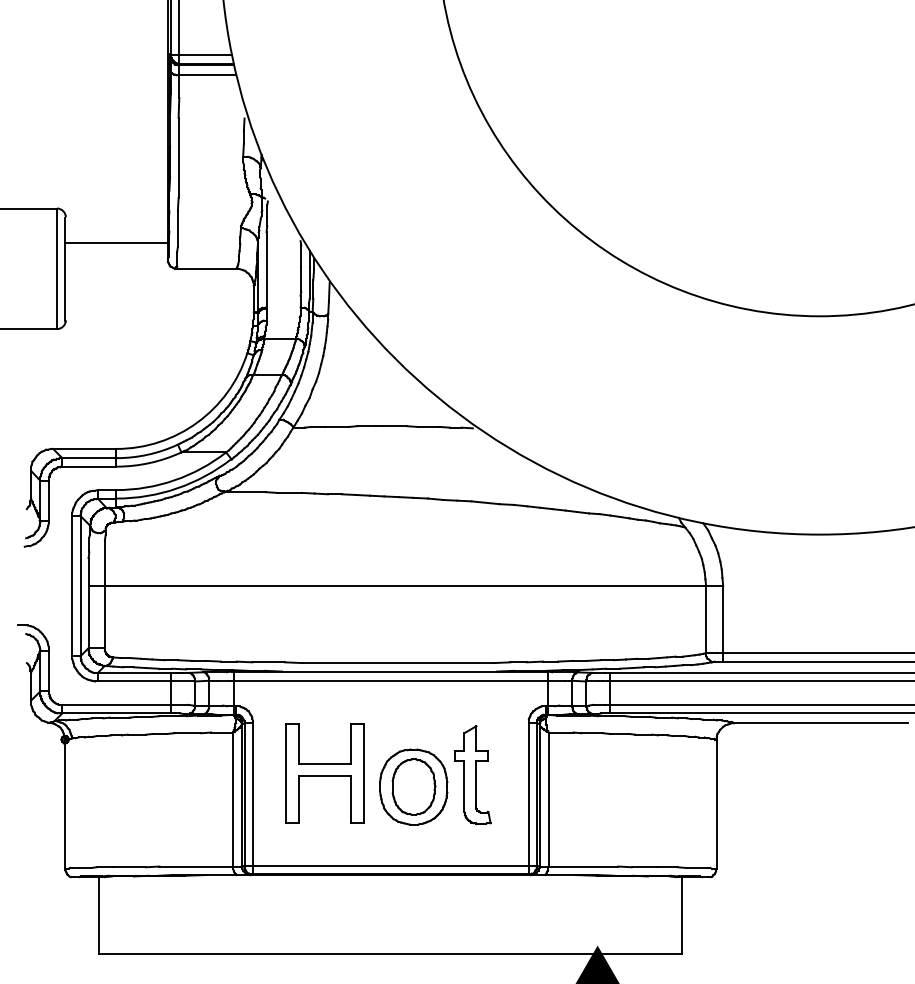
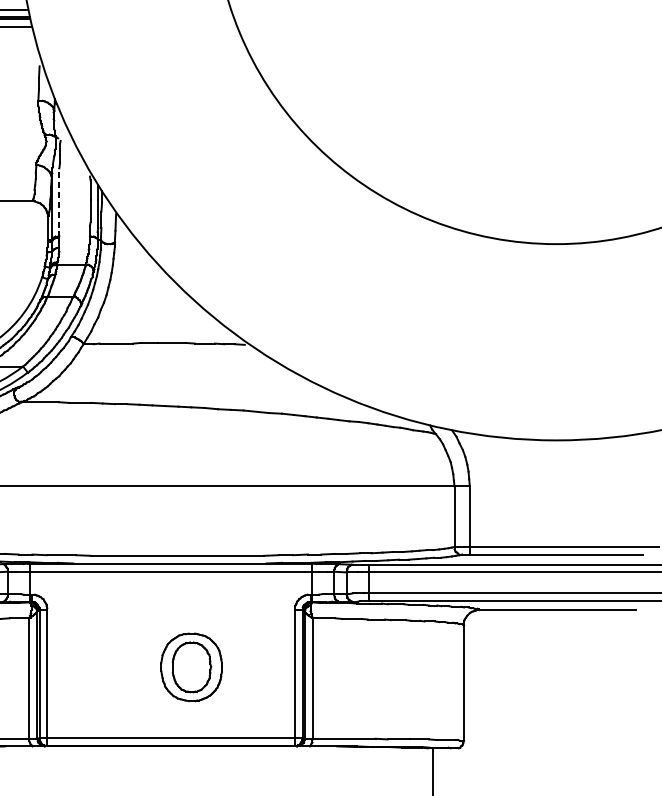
line: (266, 270) -> (59, 202), solid -> dashed
part: (324, 773) -> (111, 655), removed
part: (472, 775) -> (244, 656), removed

